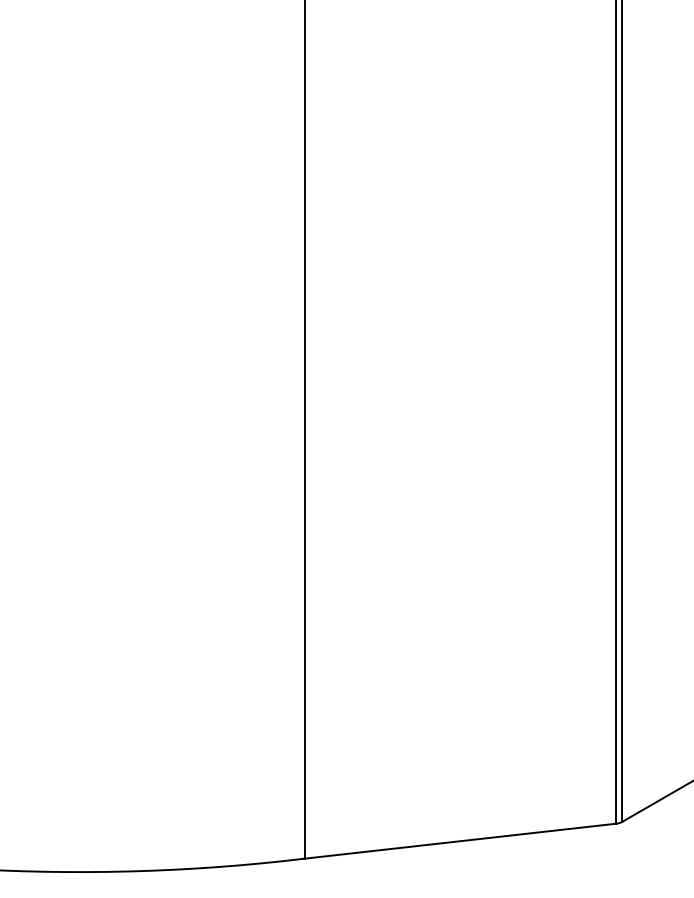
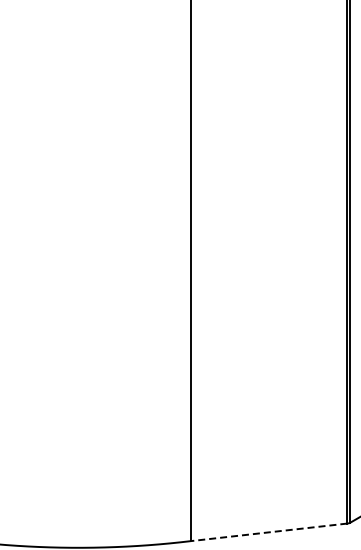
line: (460, 841) -> (269, 532), solid -> dashed

